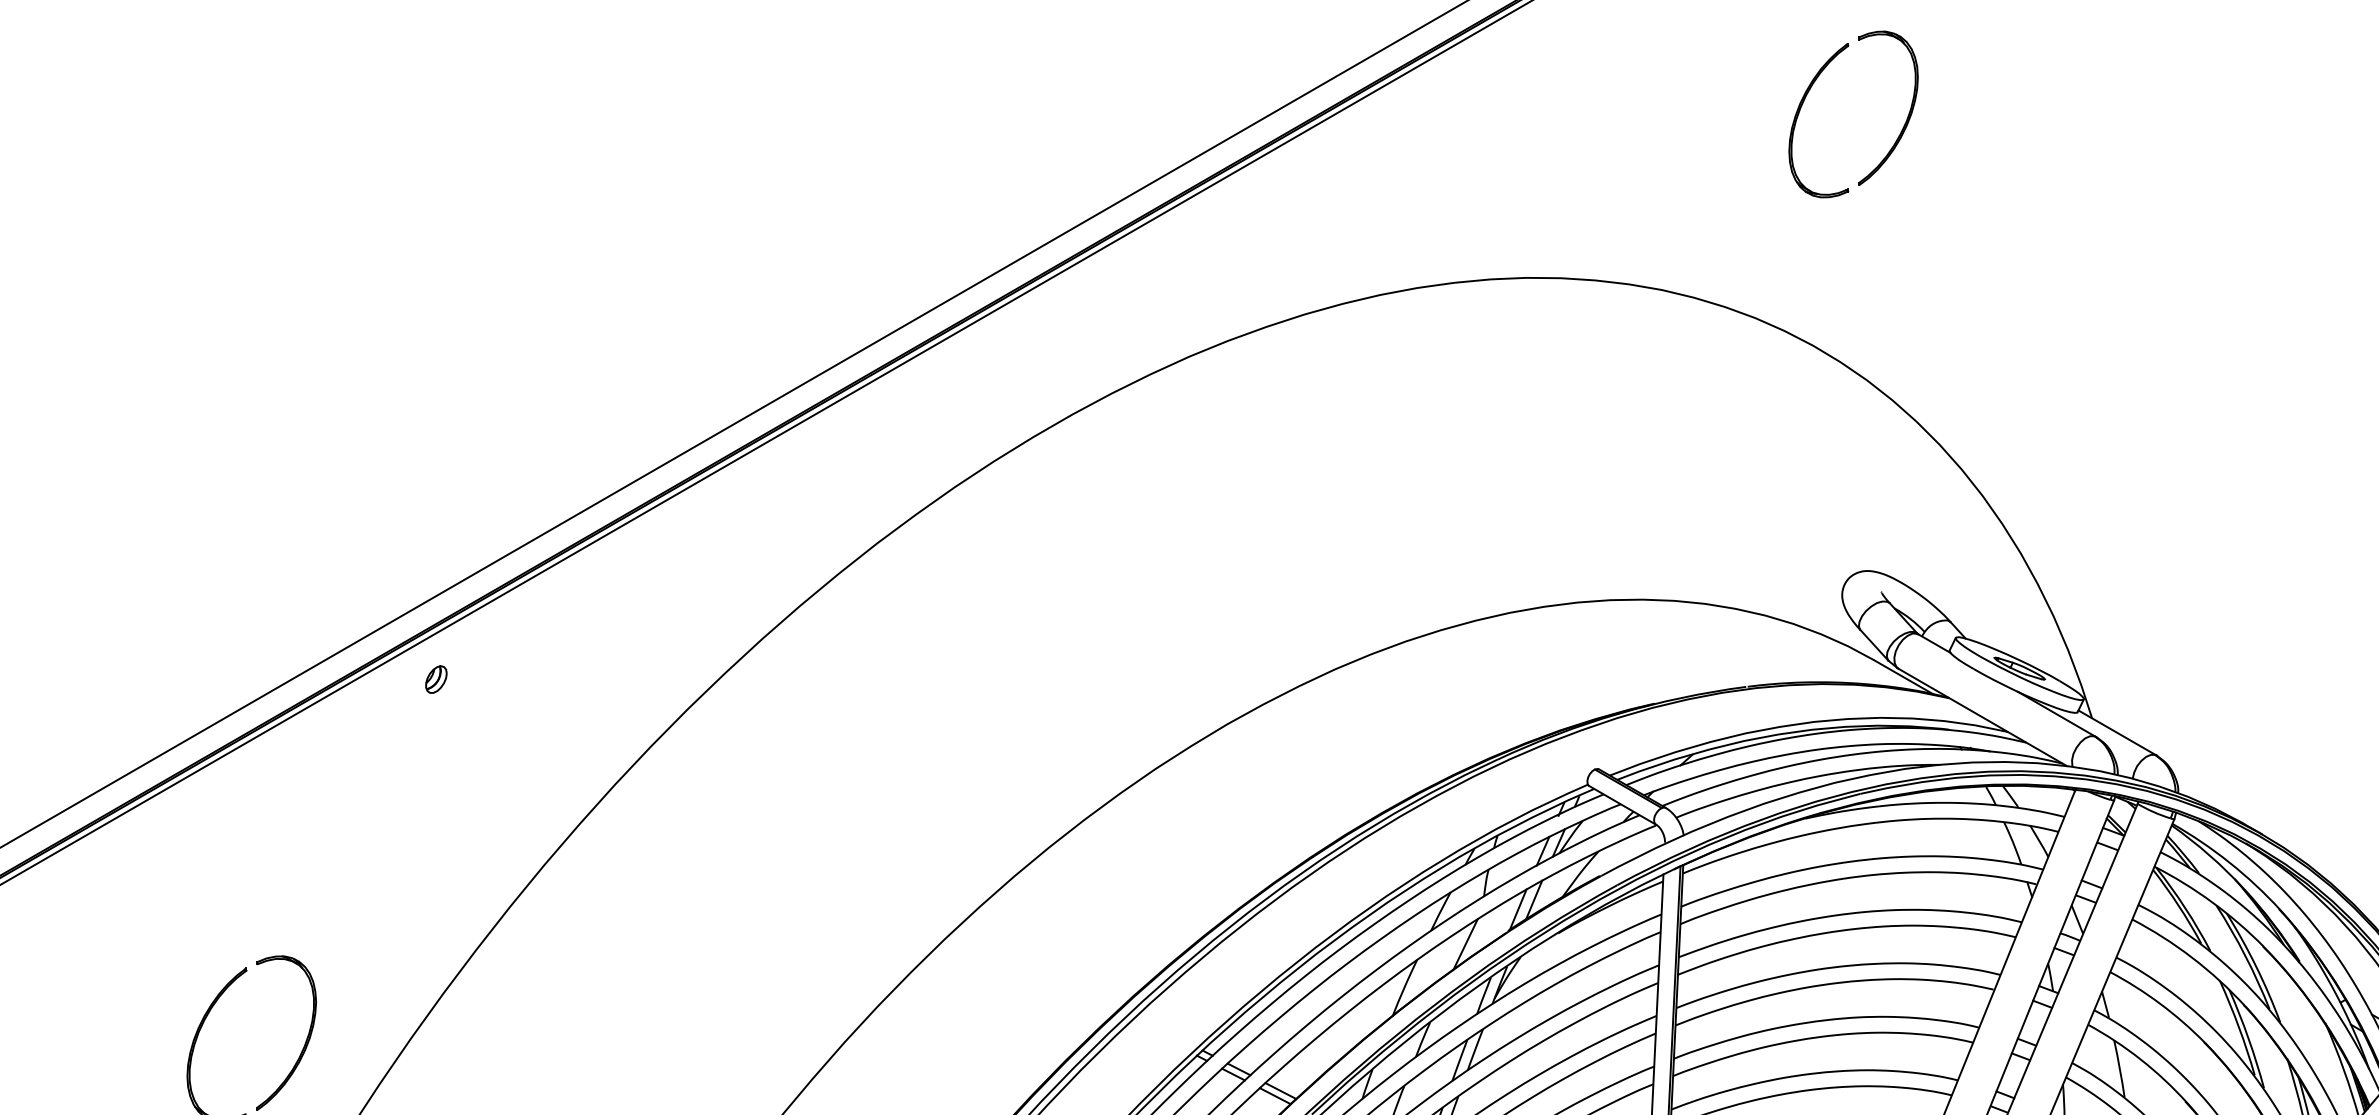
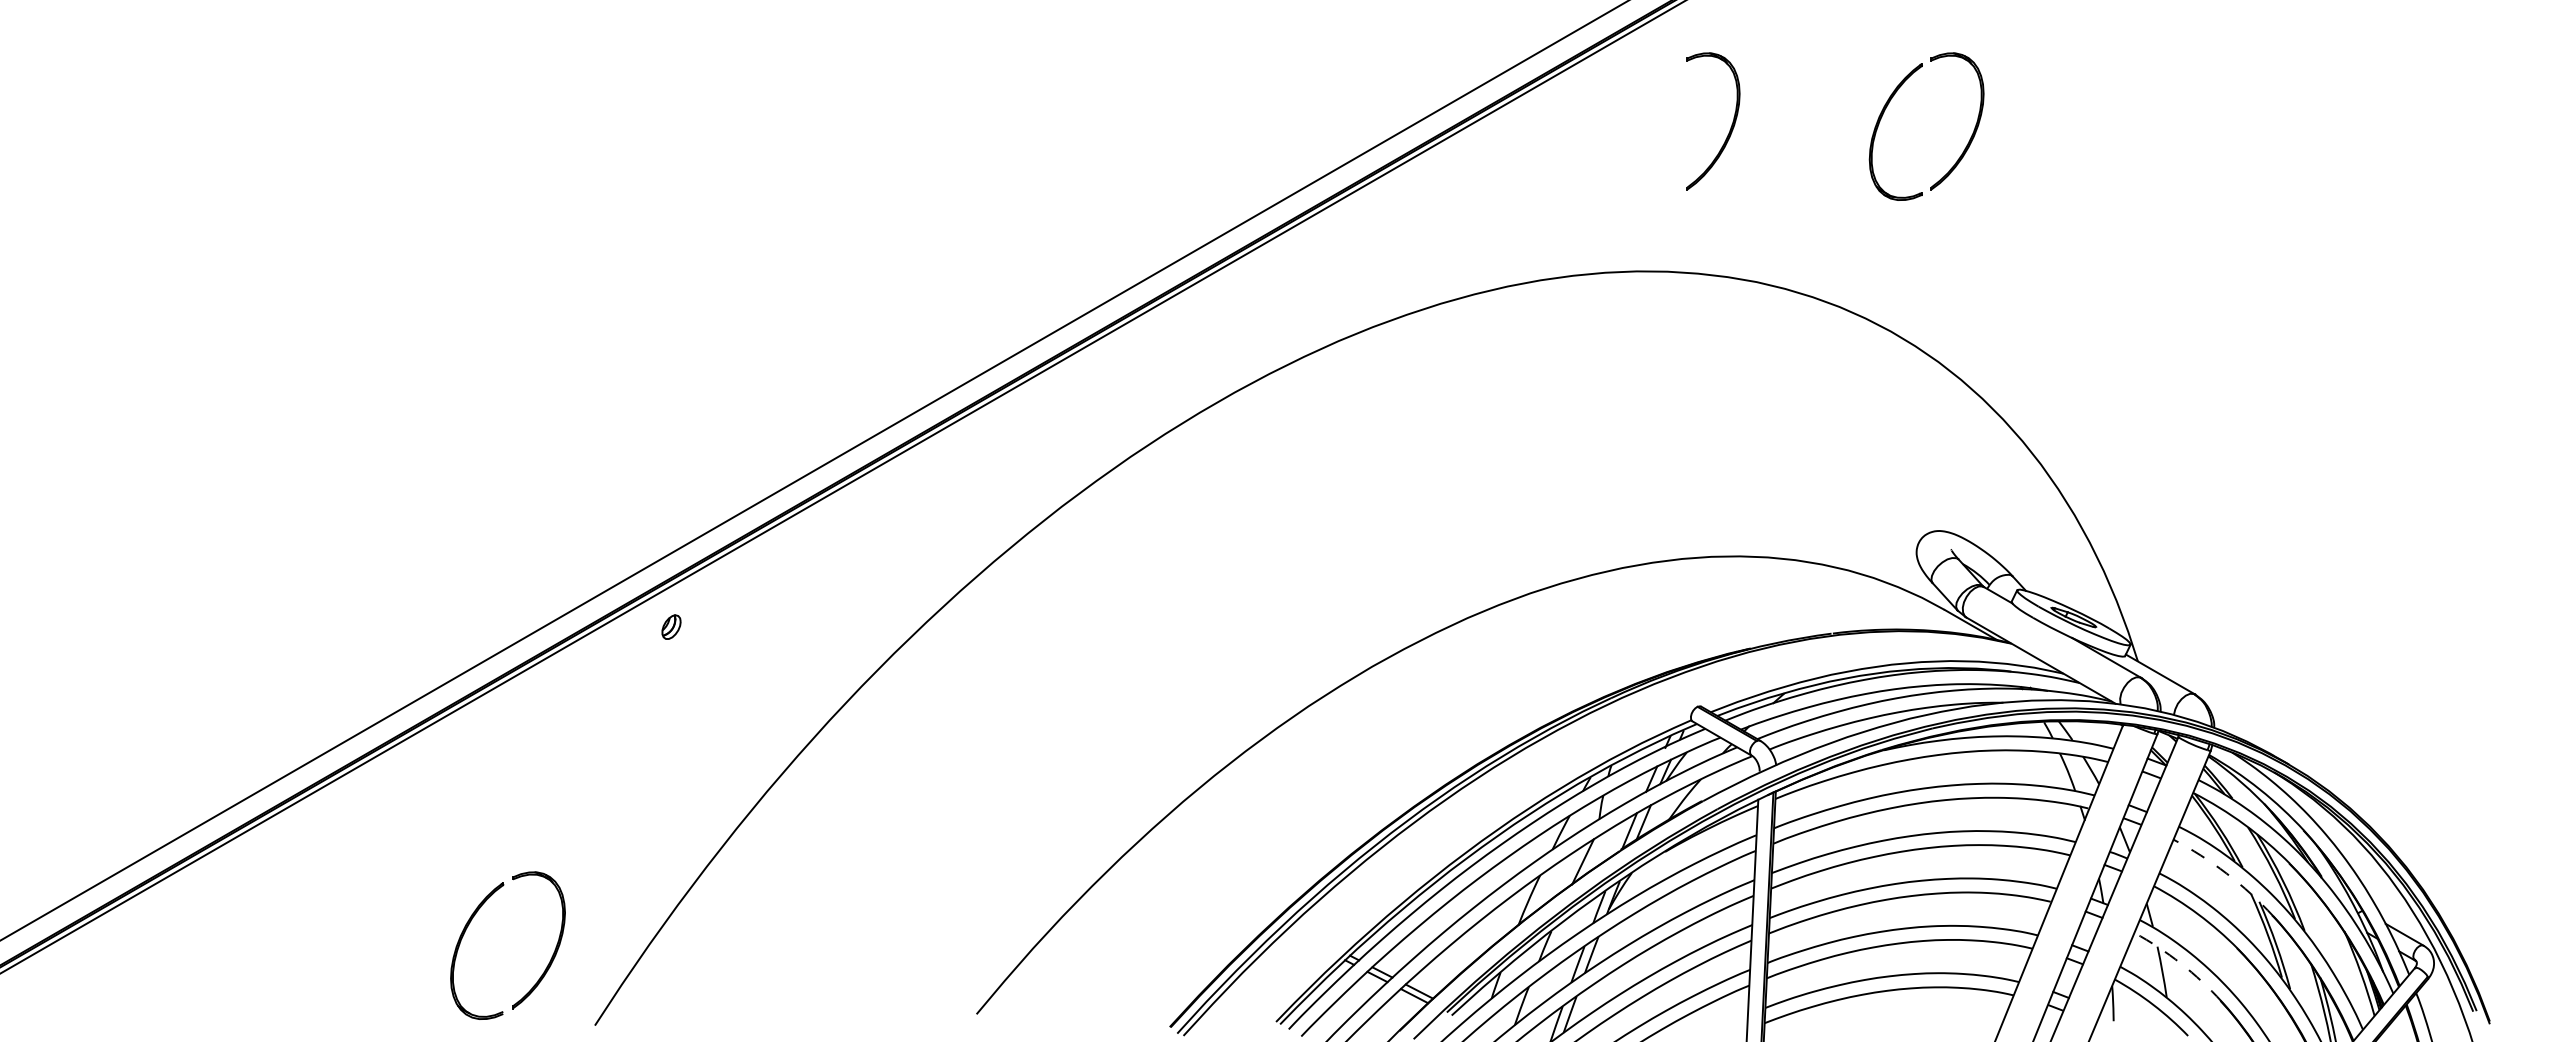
part: (1632, 115) -> (1730, 127), added
arc: (2192, 957) -> (2226, 873), solid -> dashed
arc: (2140, 1059) -> (2180, 963), solid -> dashed

